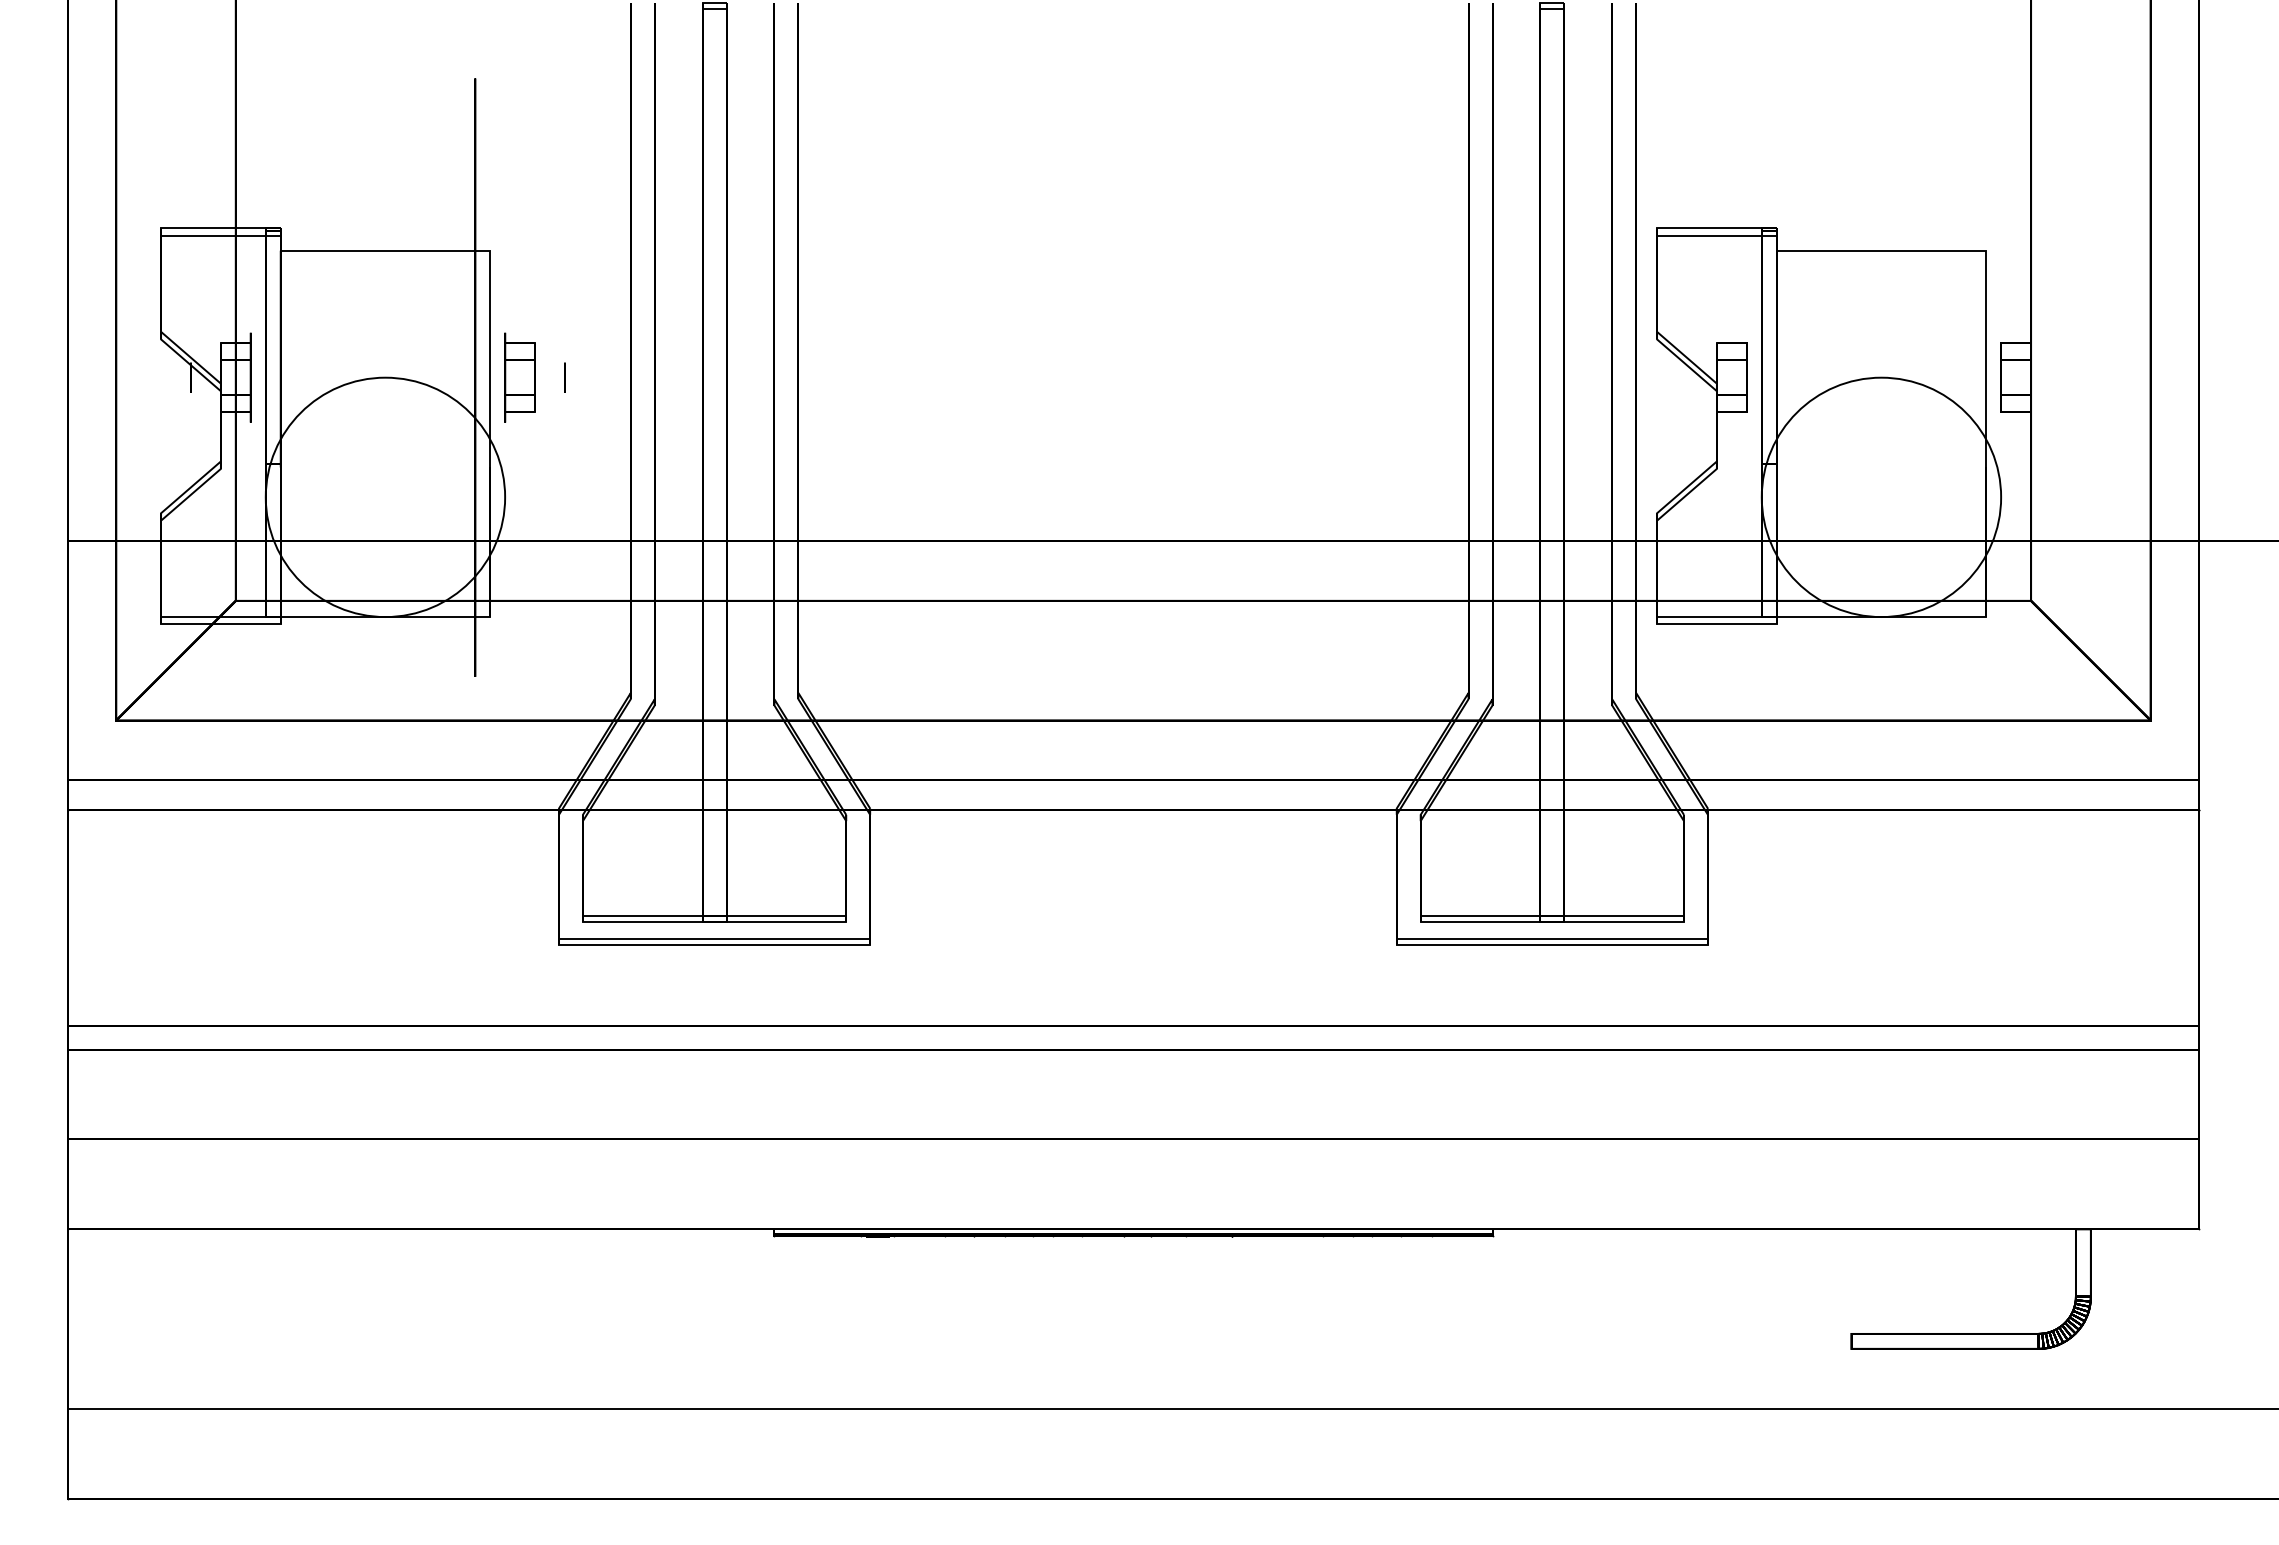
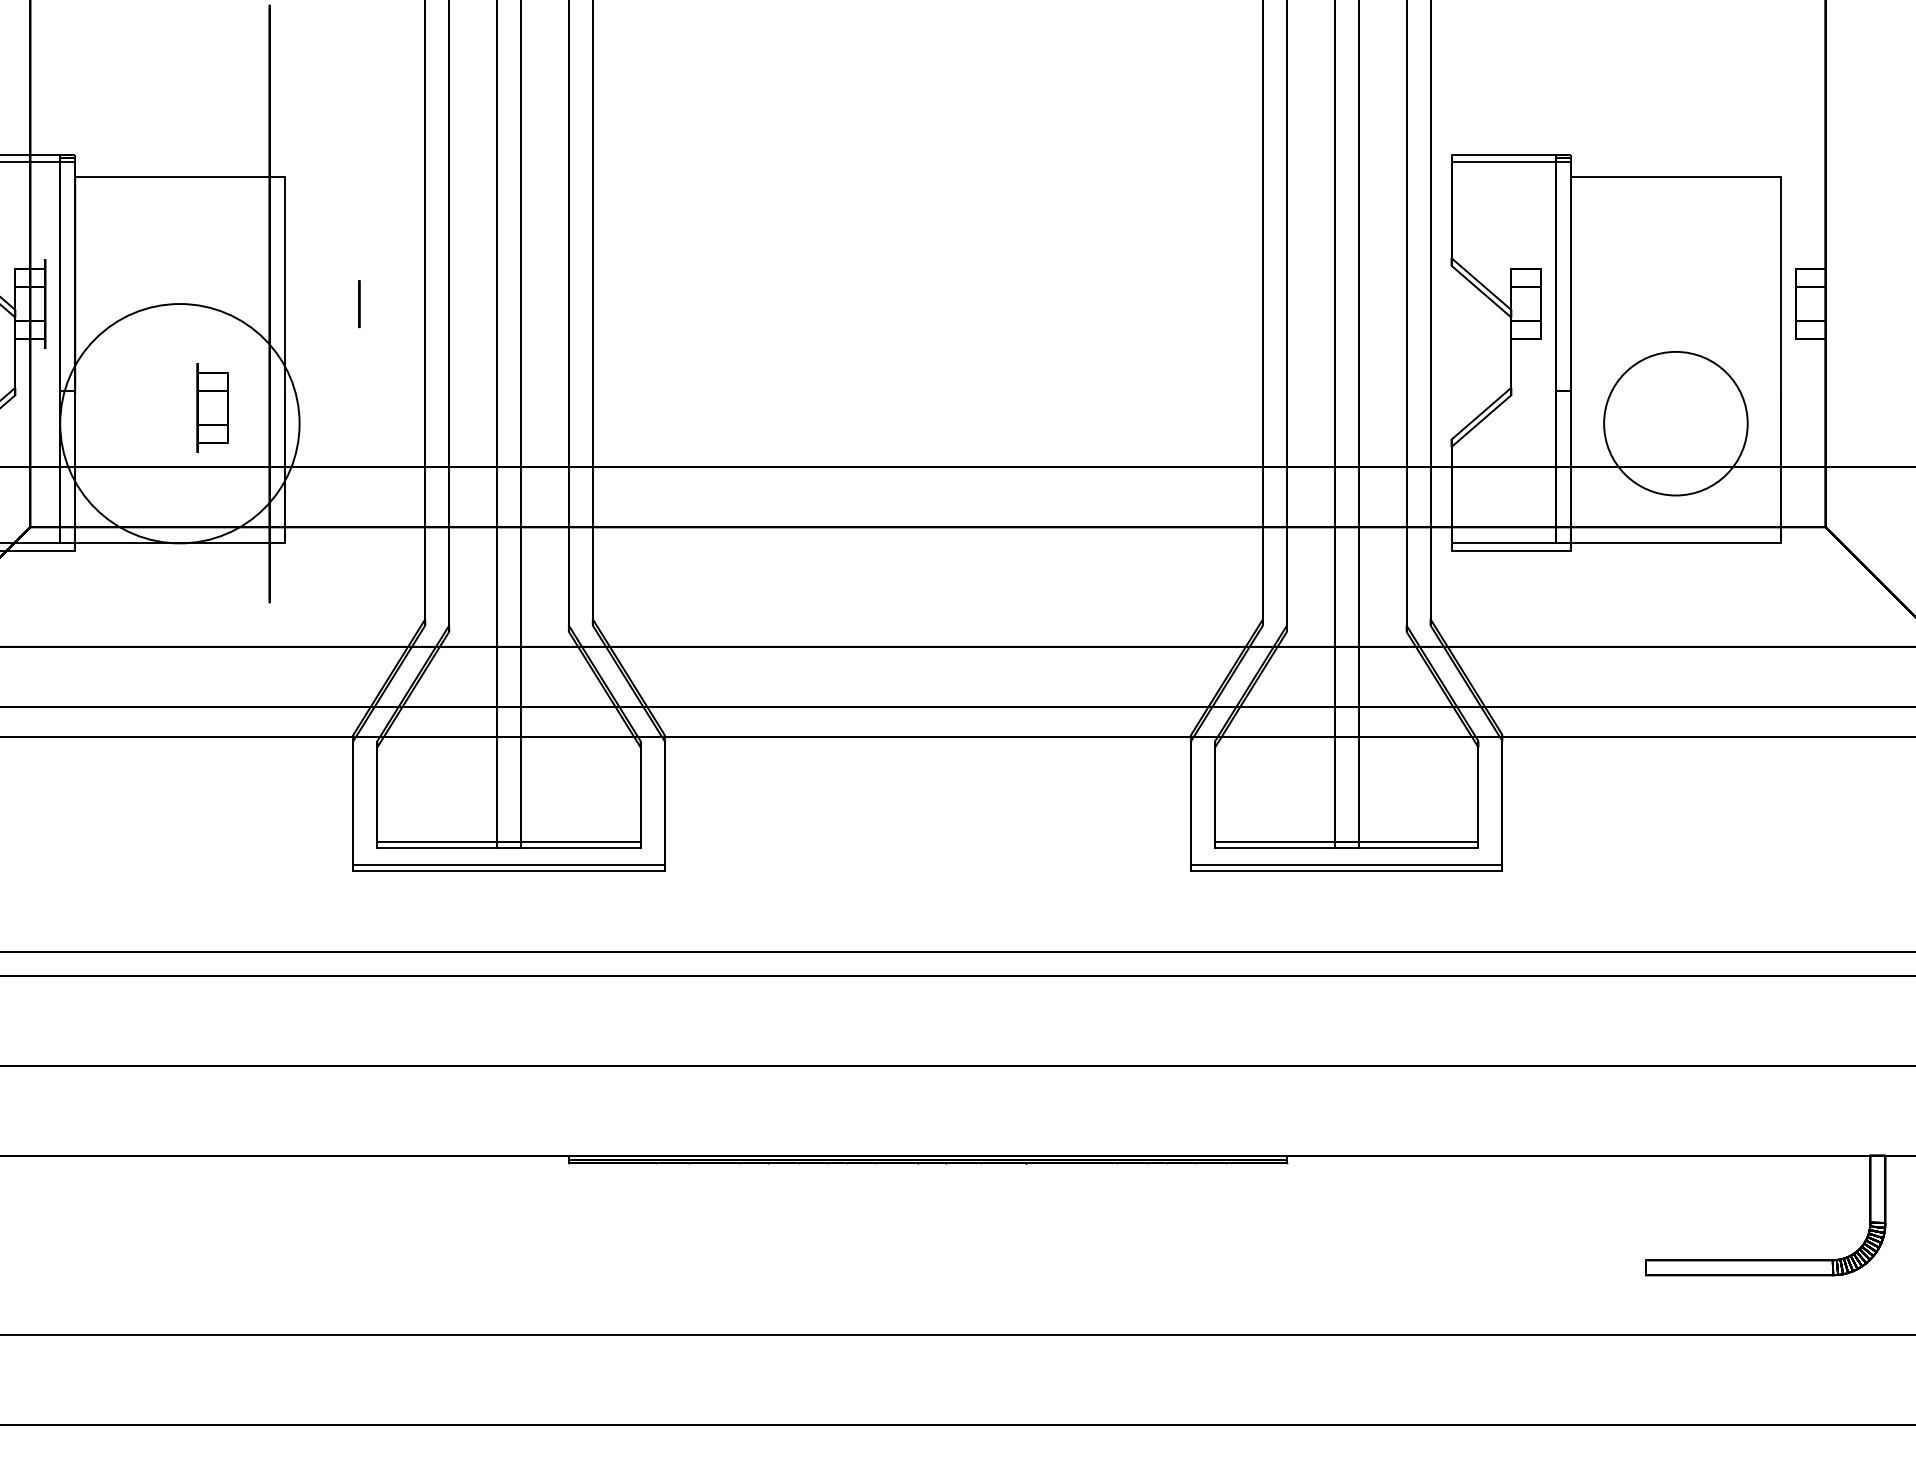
part: (519, 377) -> (211, 407), moved
circle: (564, 377) -> (358, 303), size x1.6
circle: (1881, 497) -> (1675, 423), size x0.6

